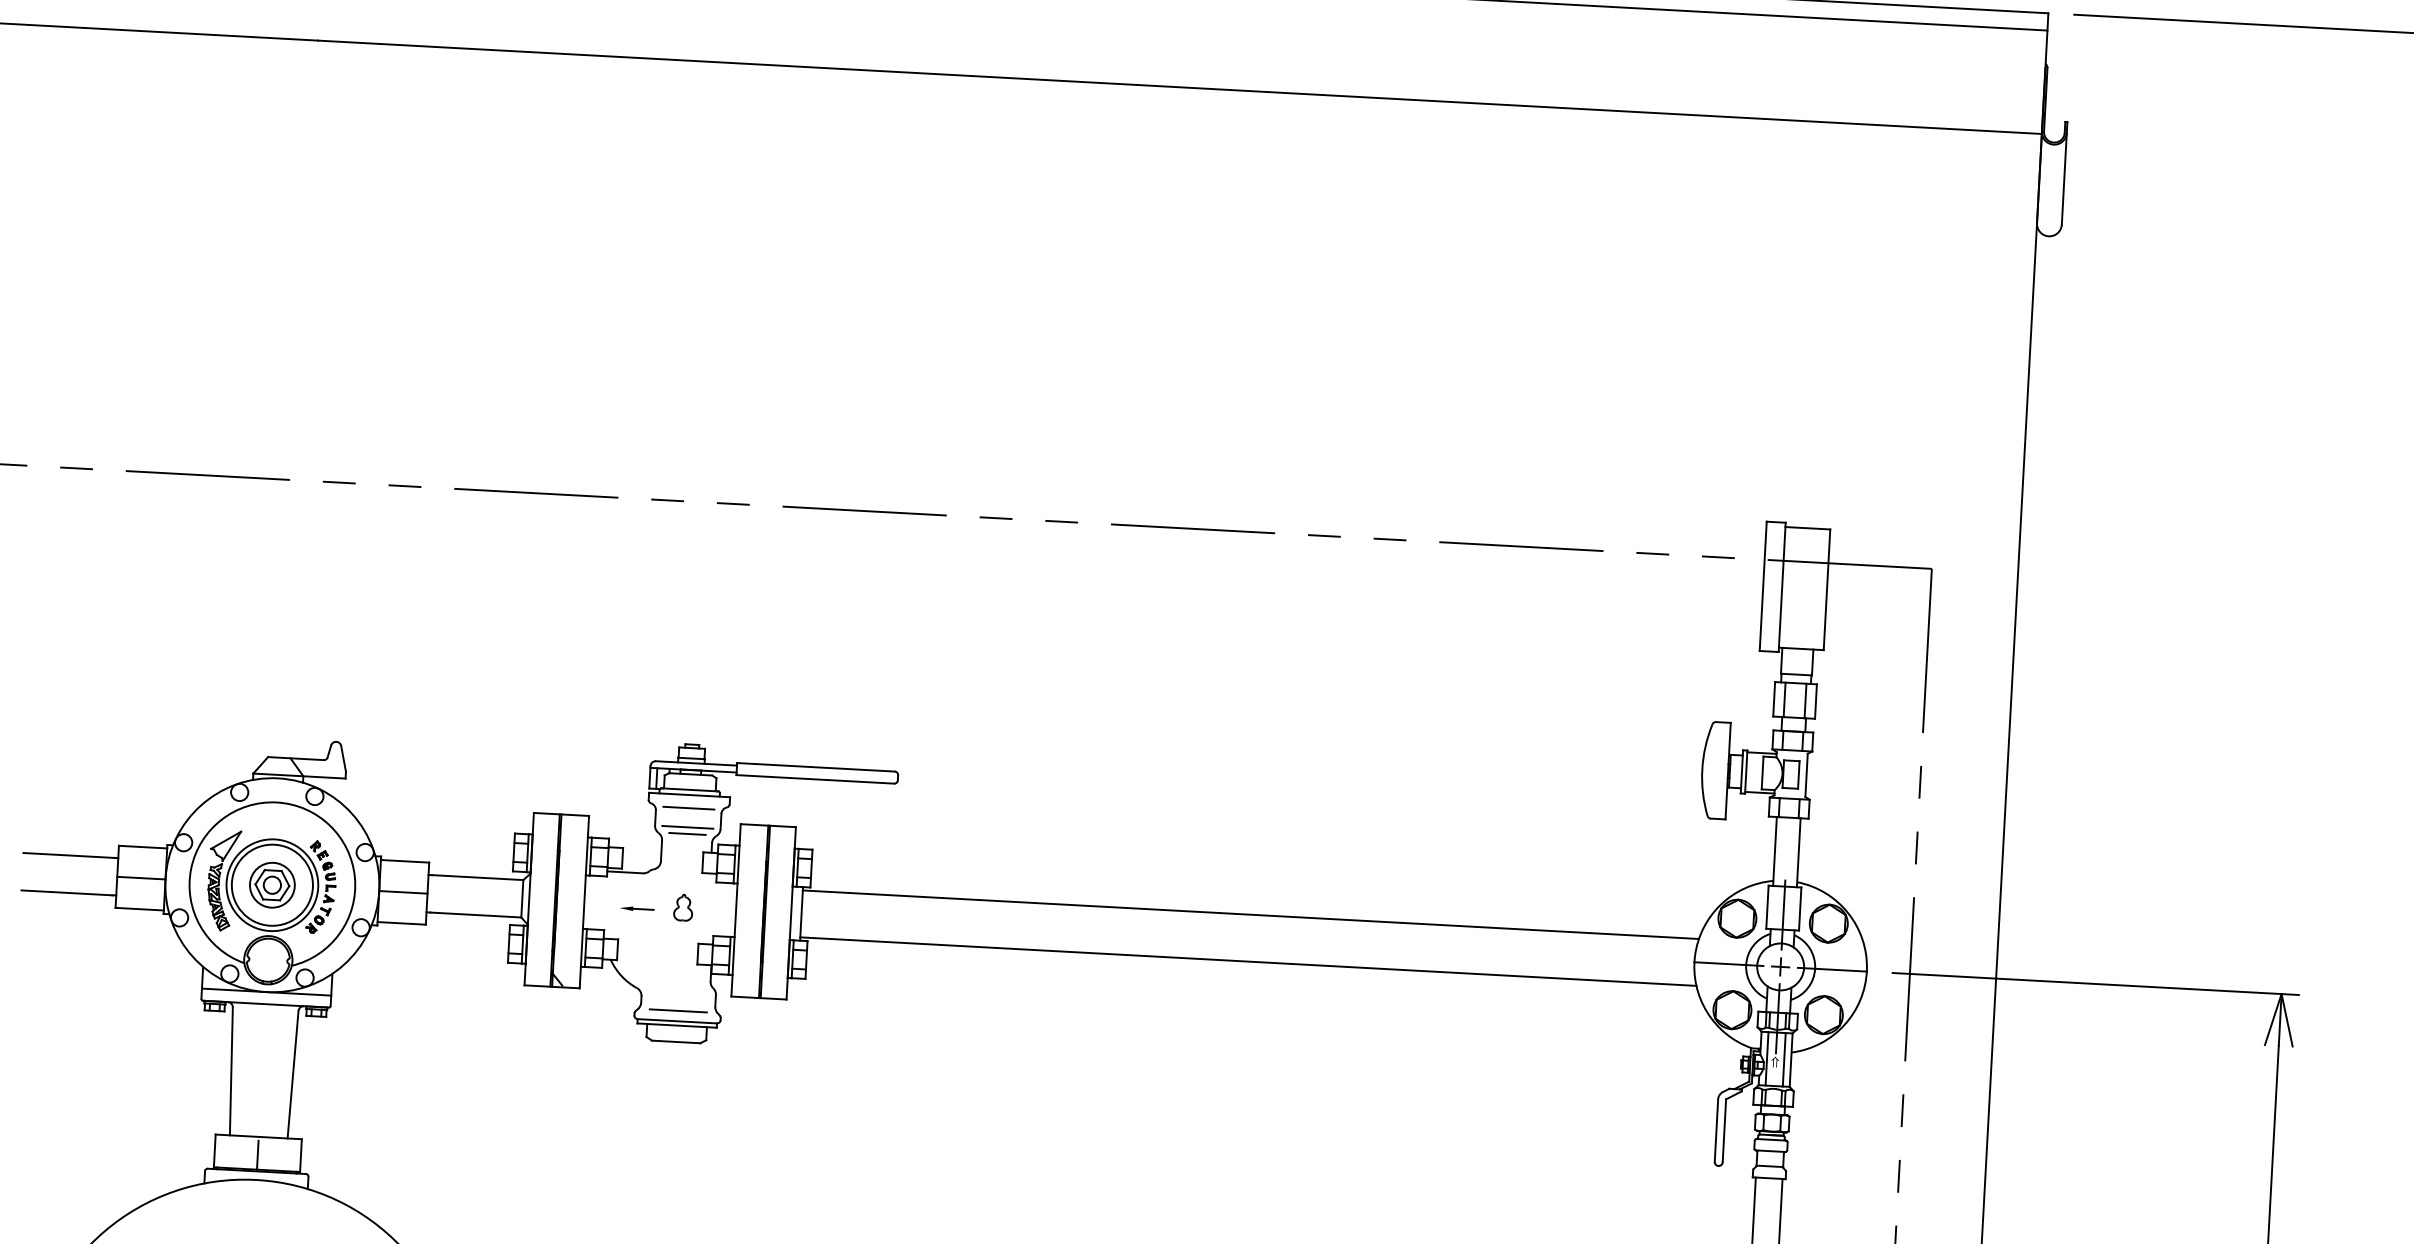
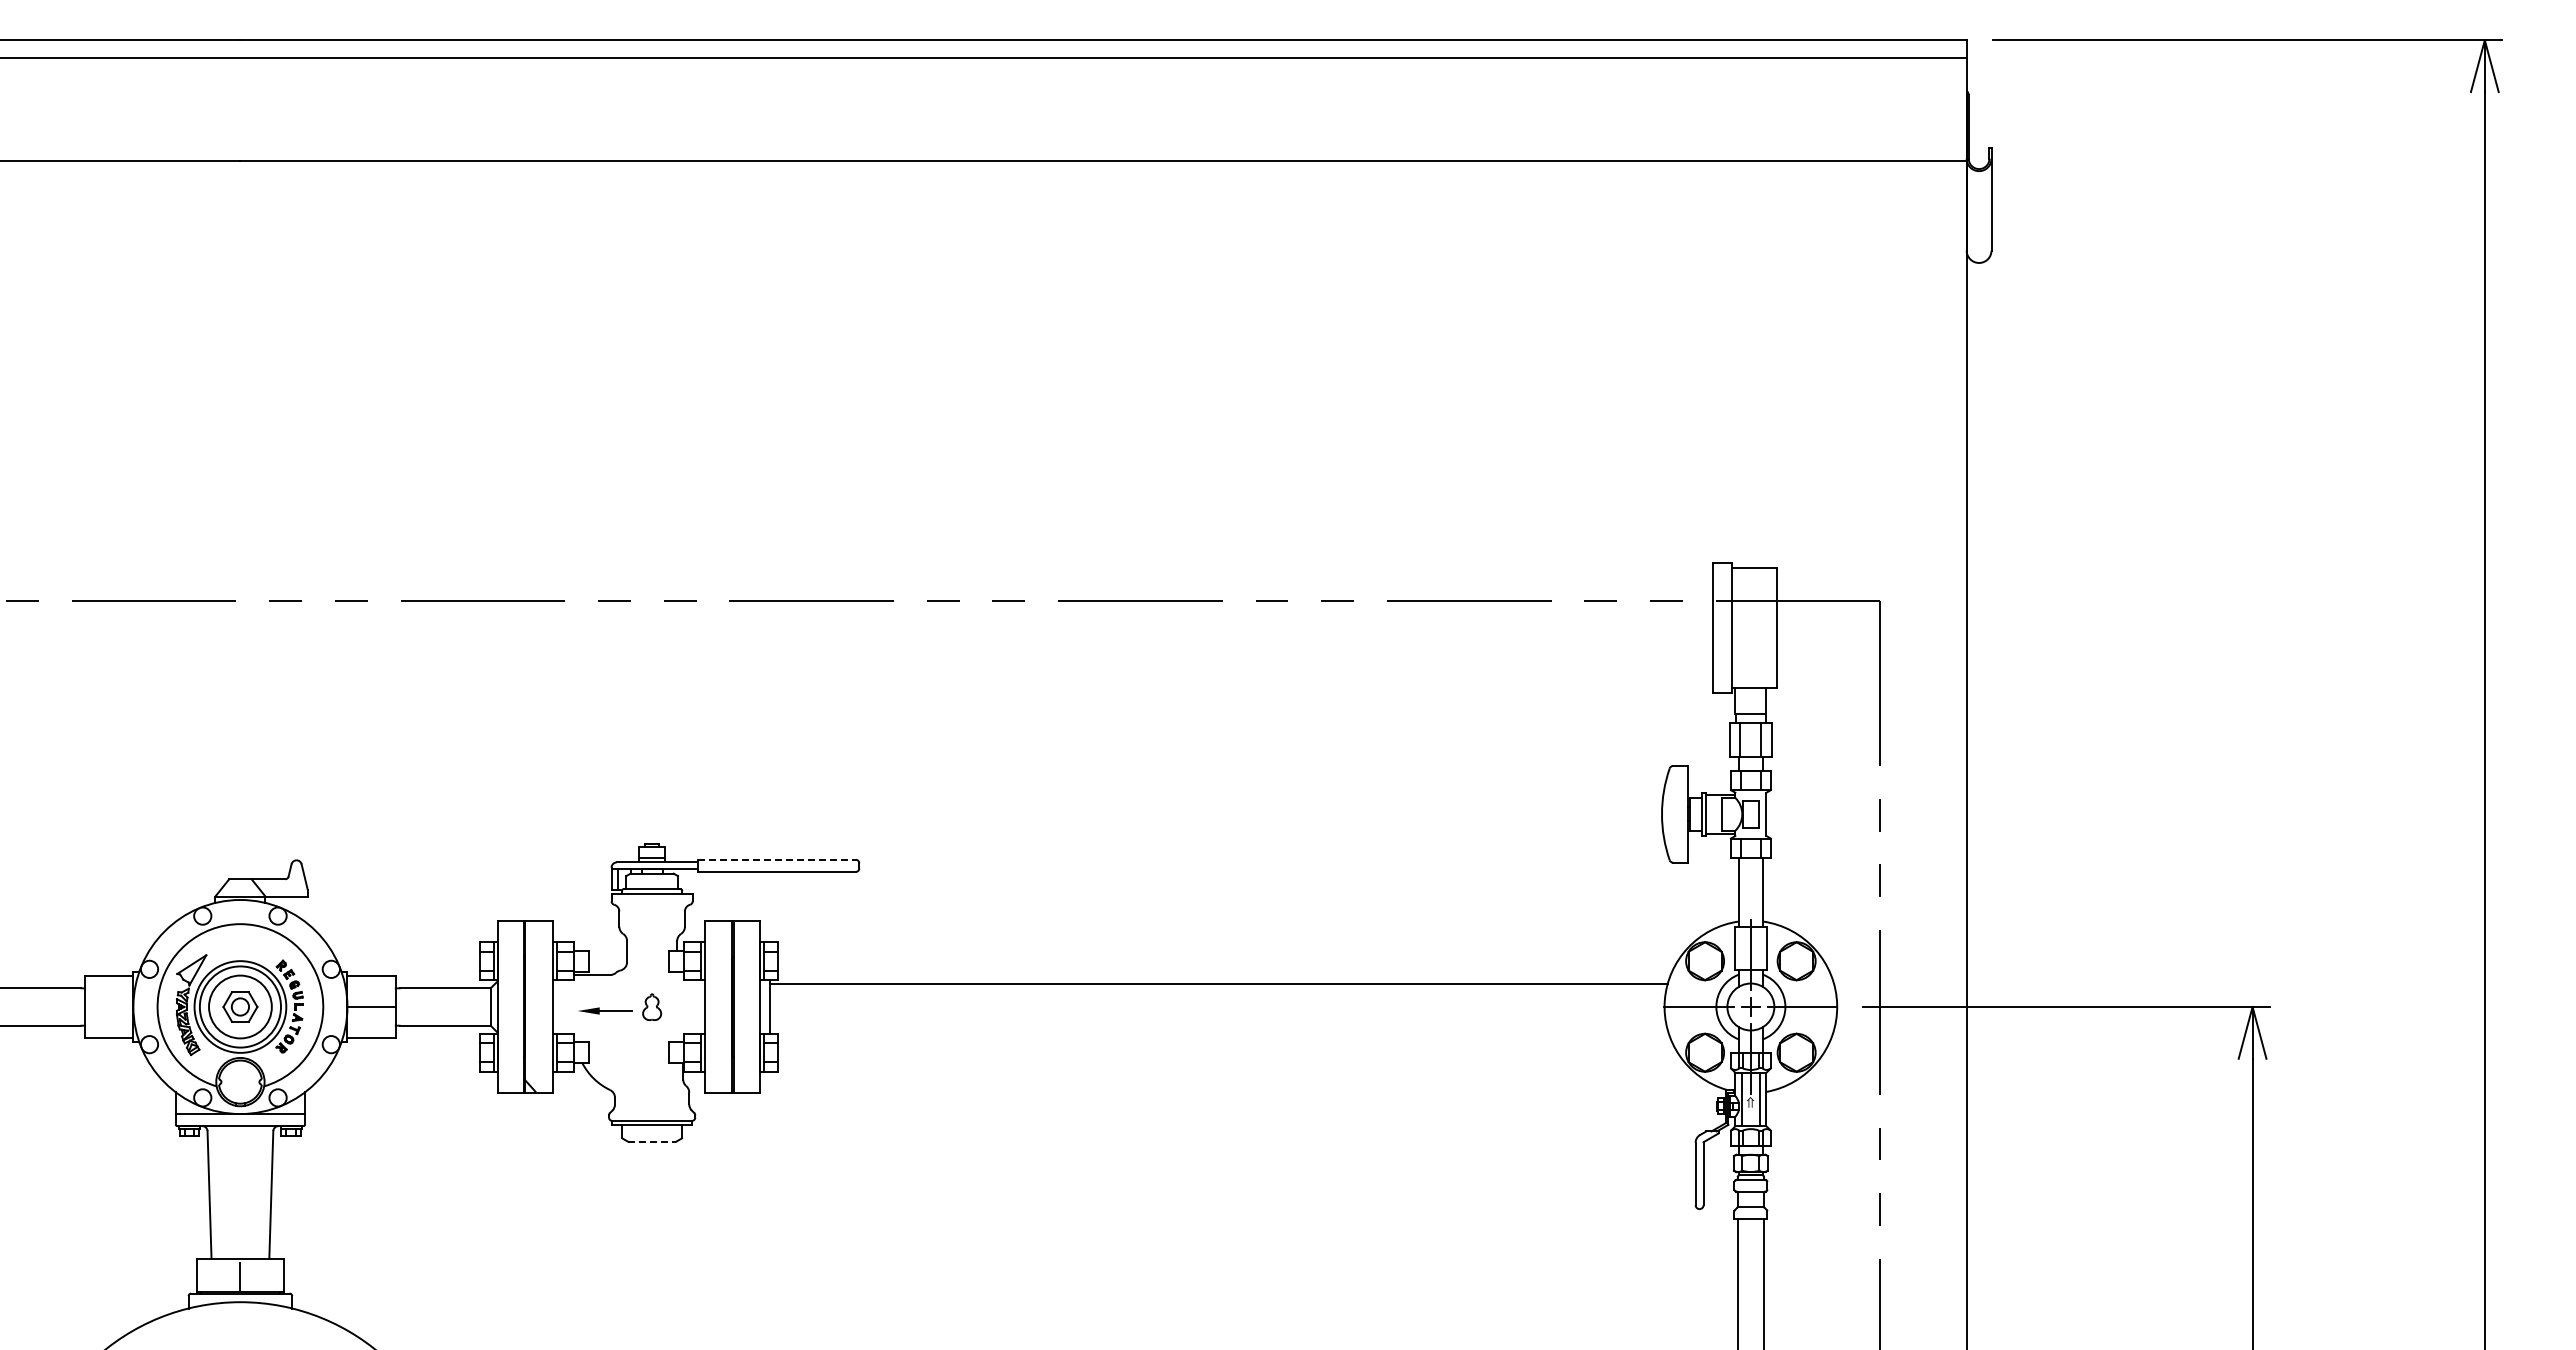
line: (815, 766) -> (776, 859), solid -> dashed
line: (688, 808) -> (651, 907), removed
line: (687, 827) -> (651, 926), removed
line: (686, 834) -> (651, 933), removed
line: (141, 878) -> (109, 1007), removed
circle: (272, 884) -> (240, 1006), size x1.4
part: (636, 908) -> (605, 1010), size x1.6
line: (1247, 961) -> (1218, 1030), removed
line: (678, 1010) -> (652, 1110), removed
line: (676, 1041) -> (652, 1141), solid -> dashed

